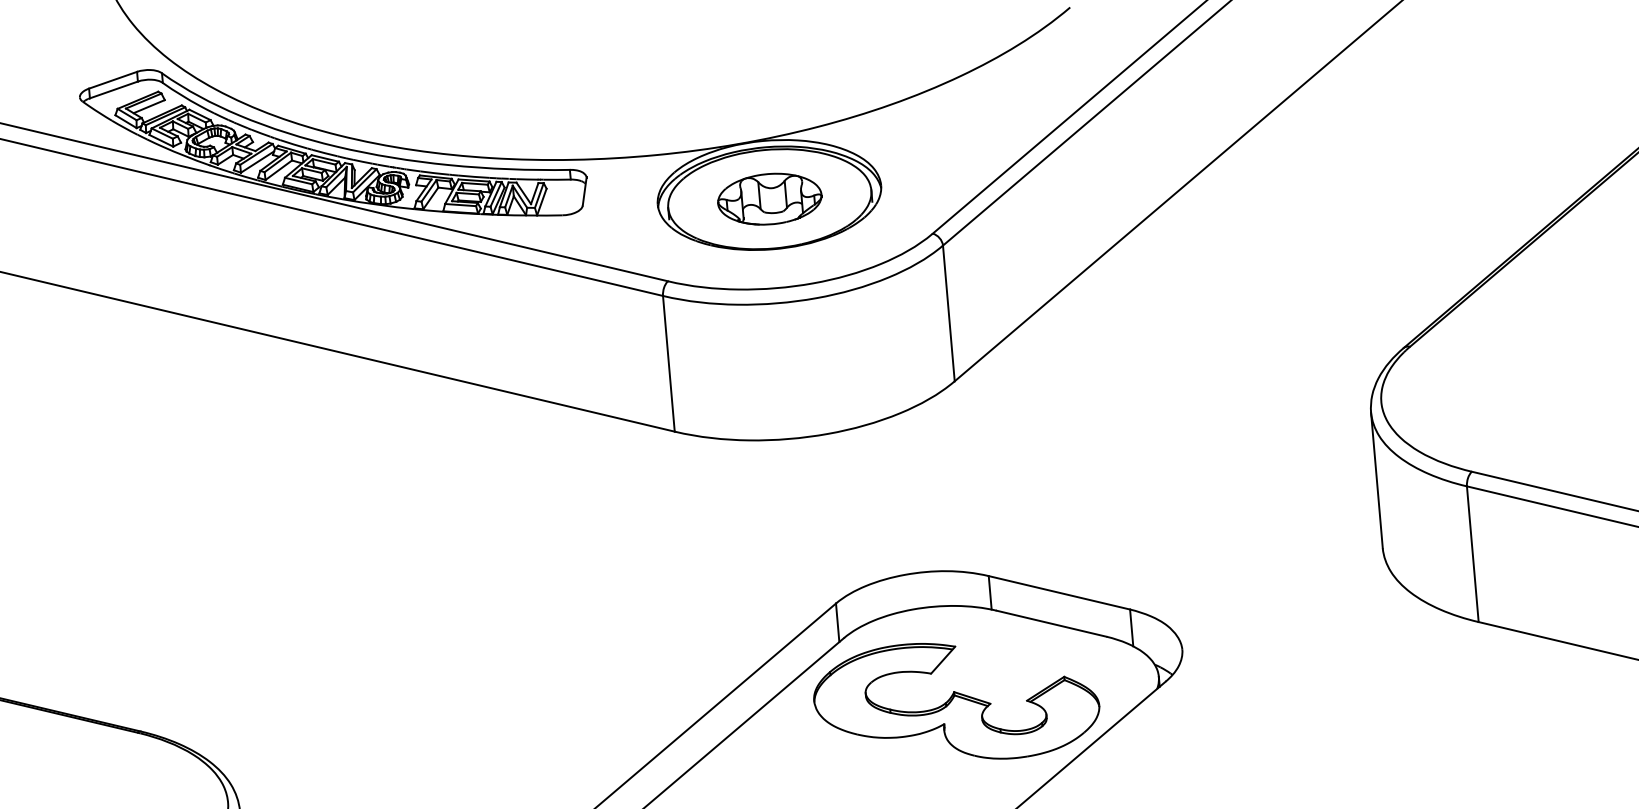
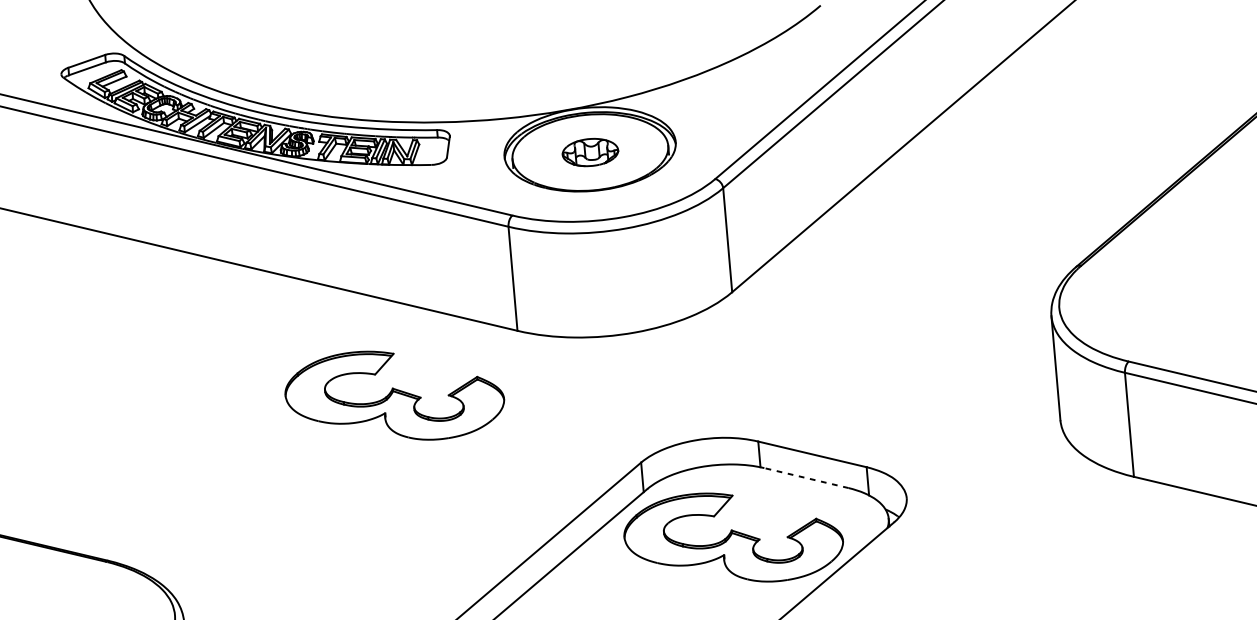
part: (769, 198) -> (590, 152), size x0.7
part: (514, 516) -> (394, 395), added
line: (1051, 623) -> (806, 477), solid -> dashed

